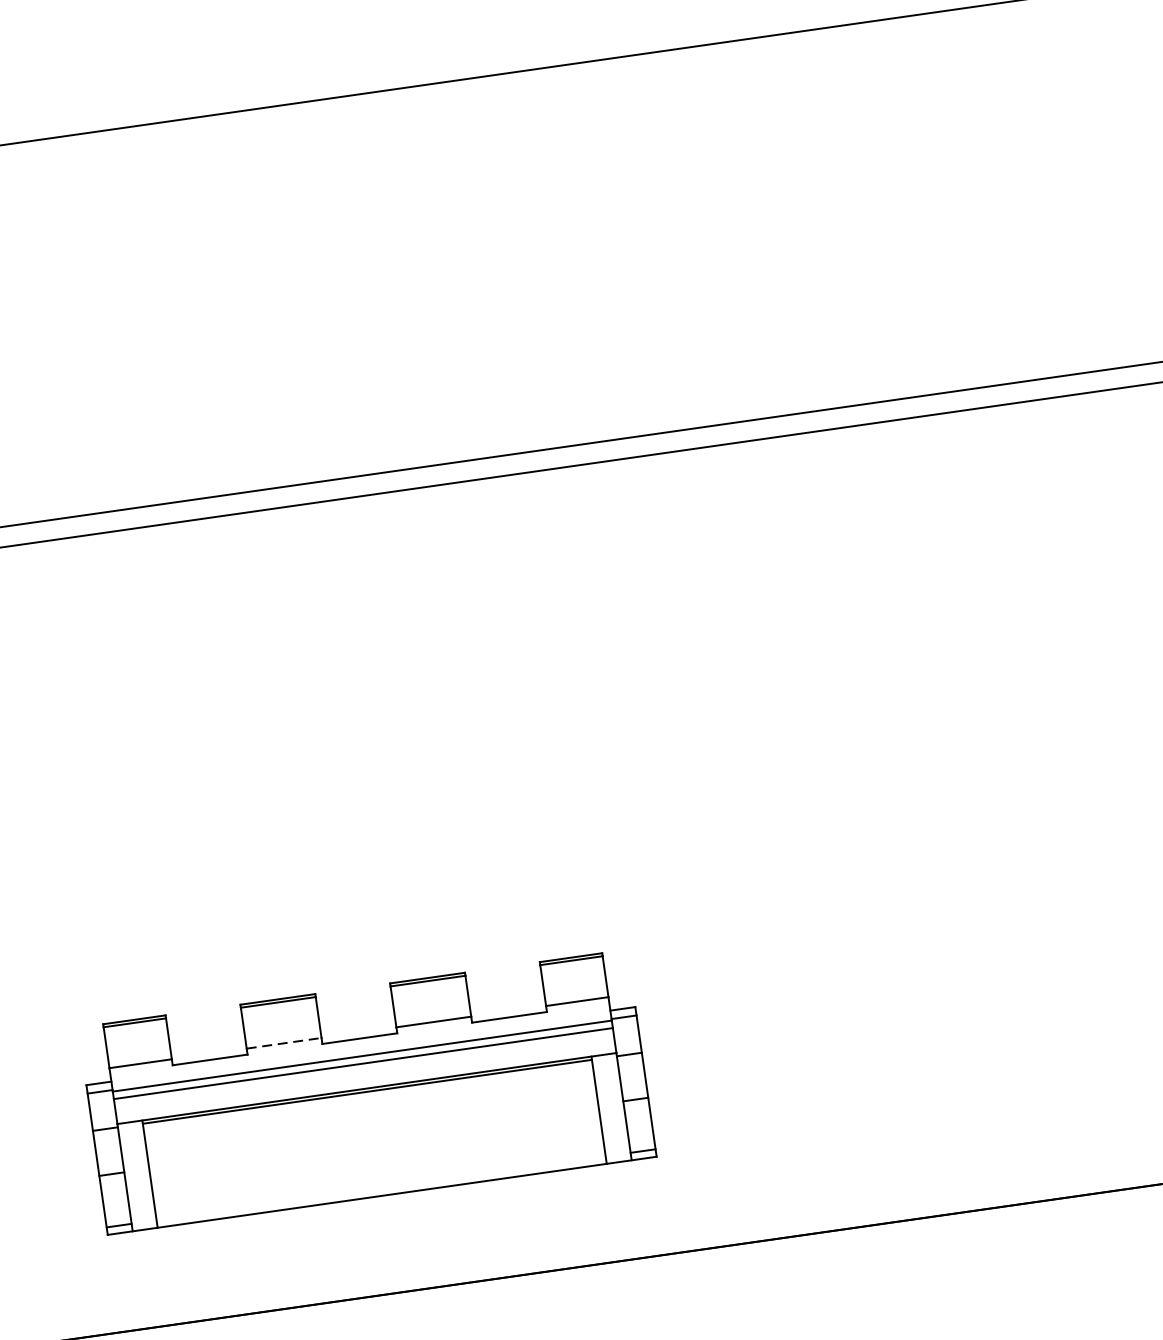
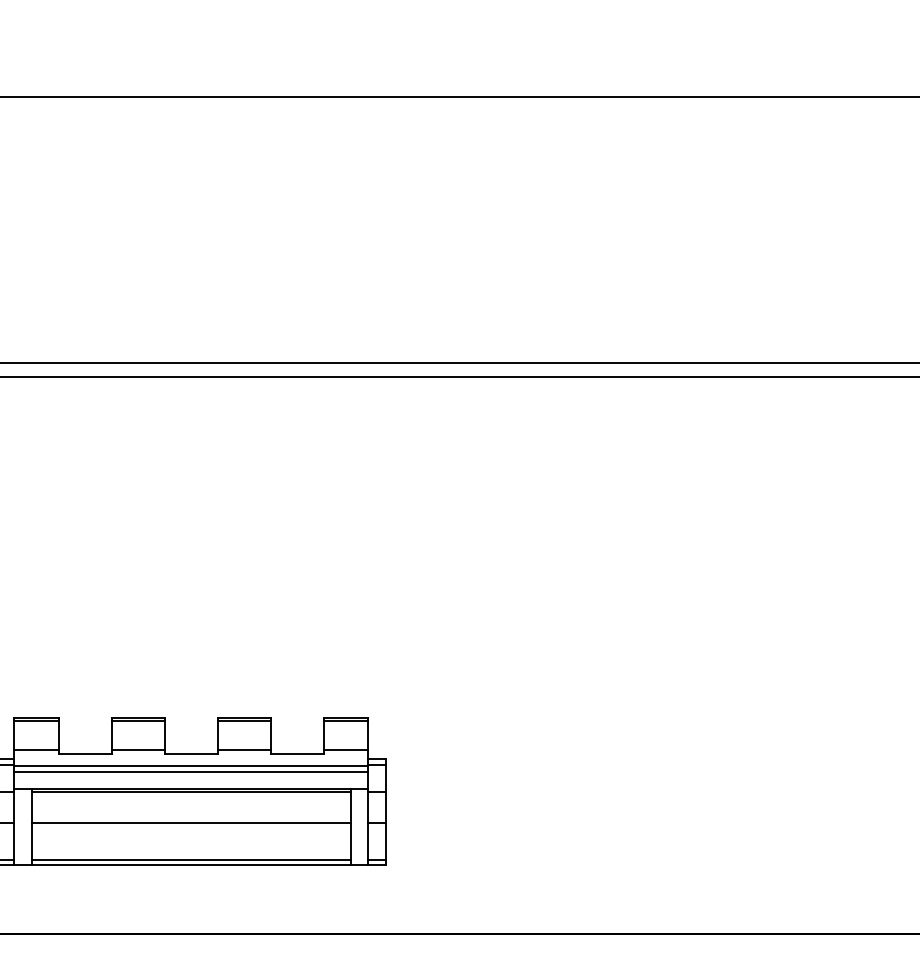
line: (284, 1043) -> (138, 749), dashed -> solid
line: (373, 1136) -> (191, 823), added
line: (381, 1189) -> (191, 860), added

